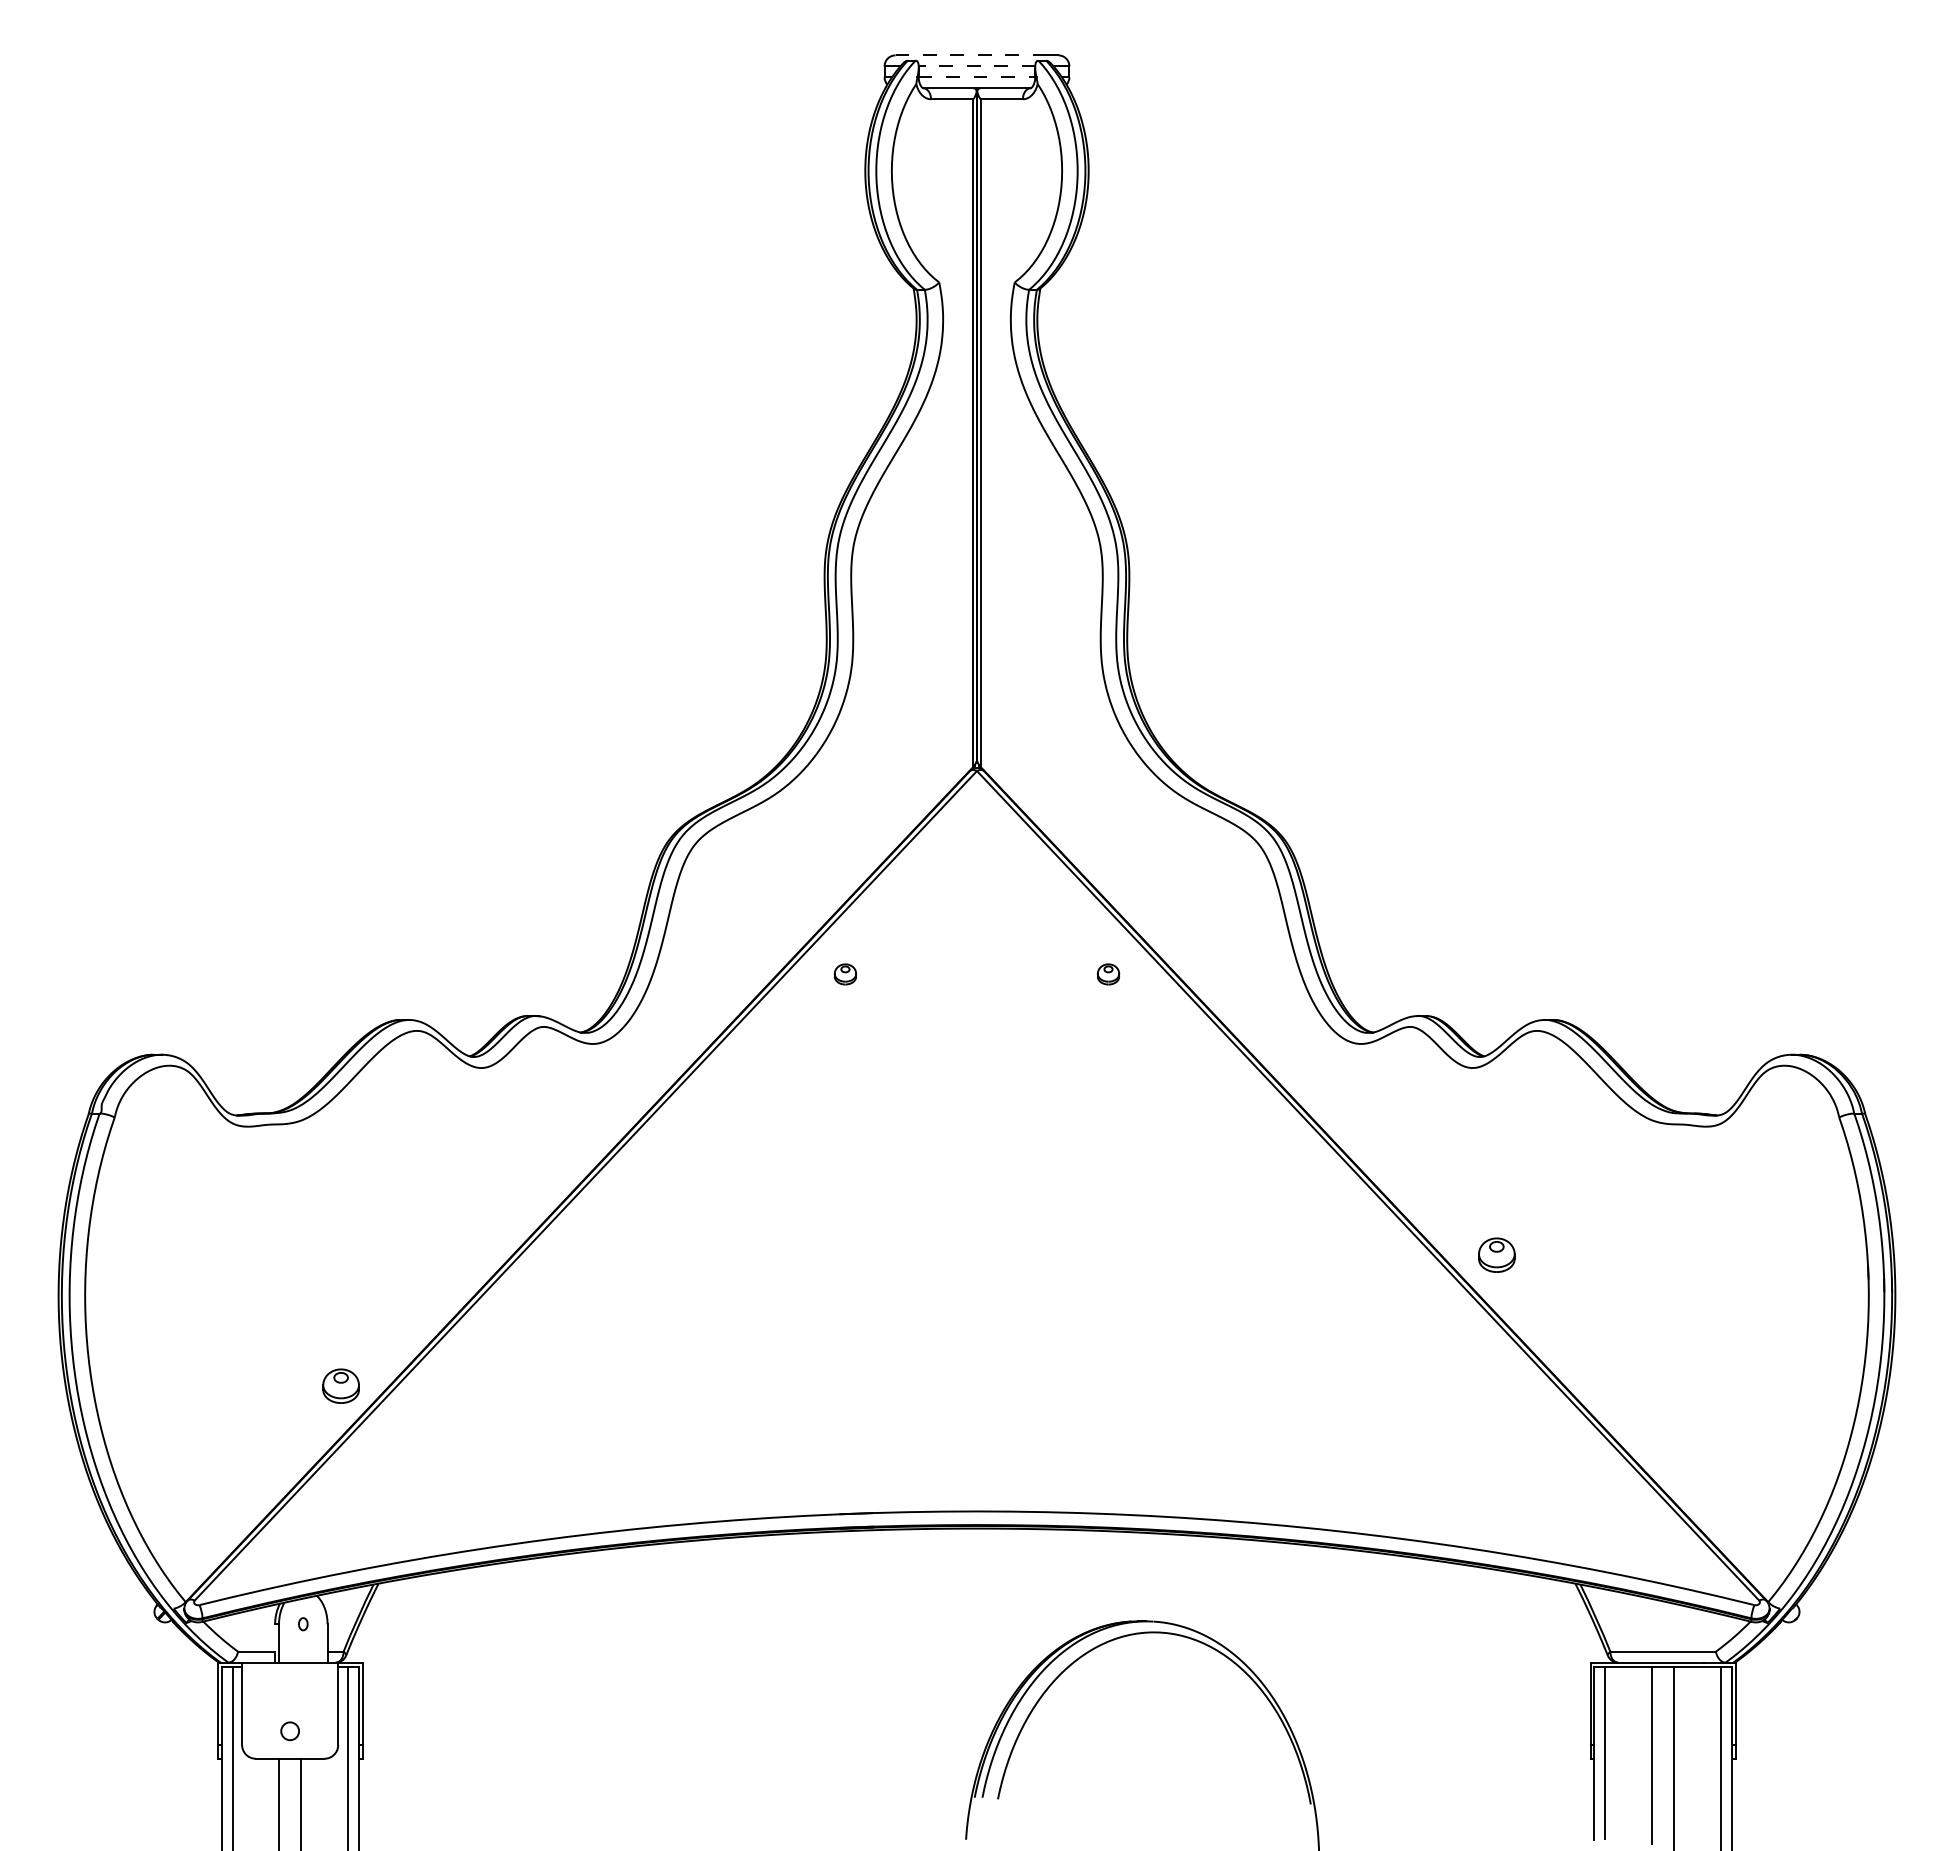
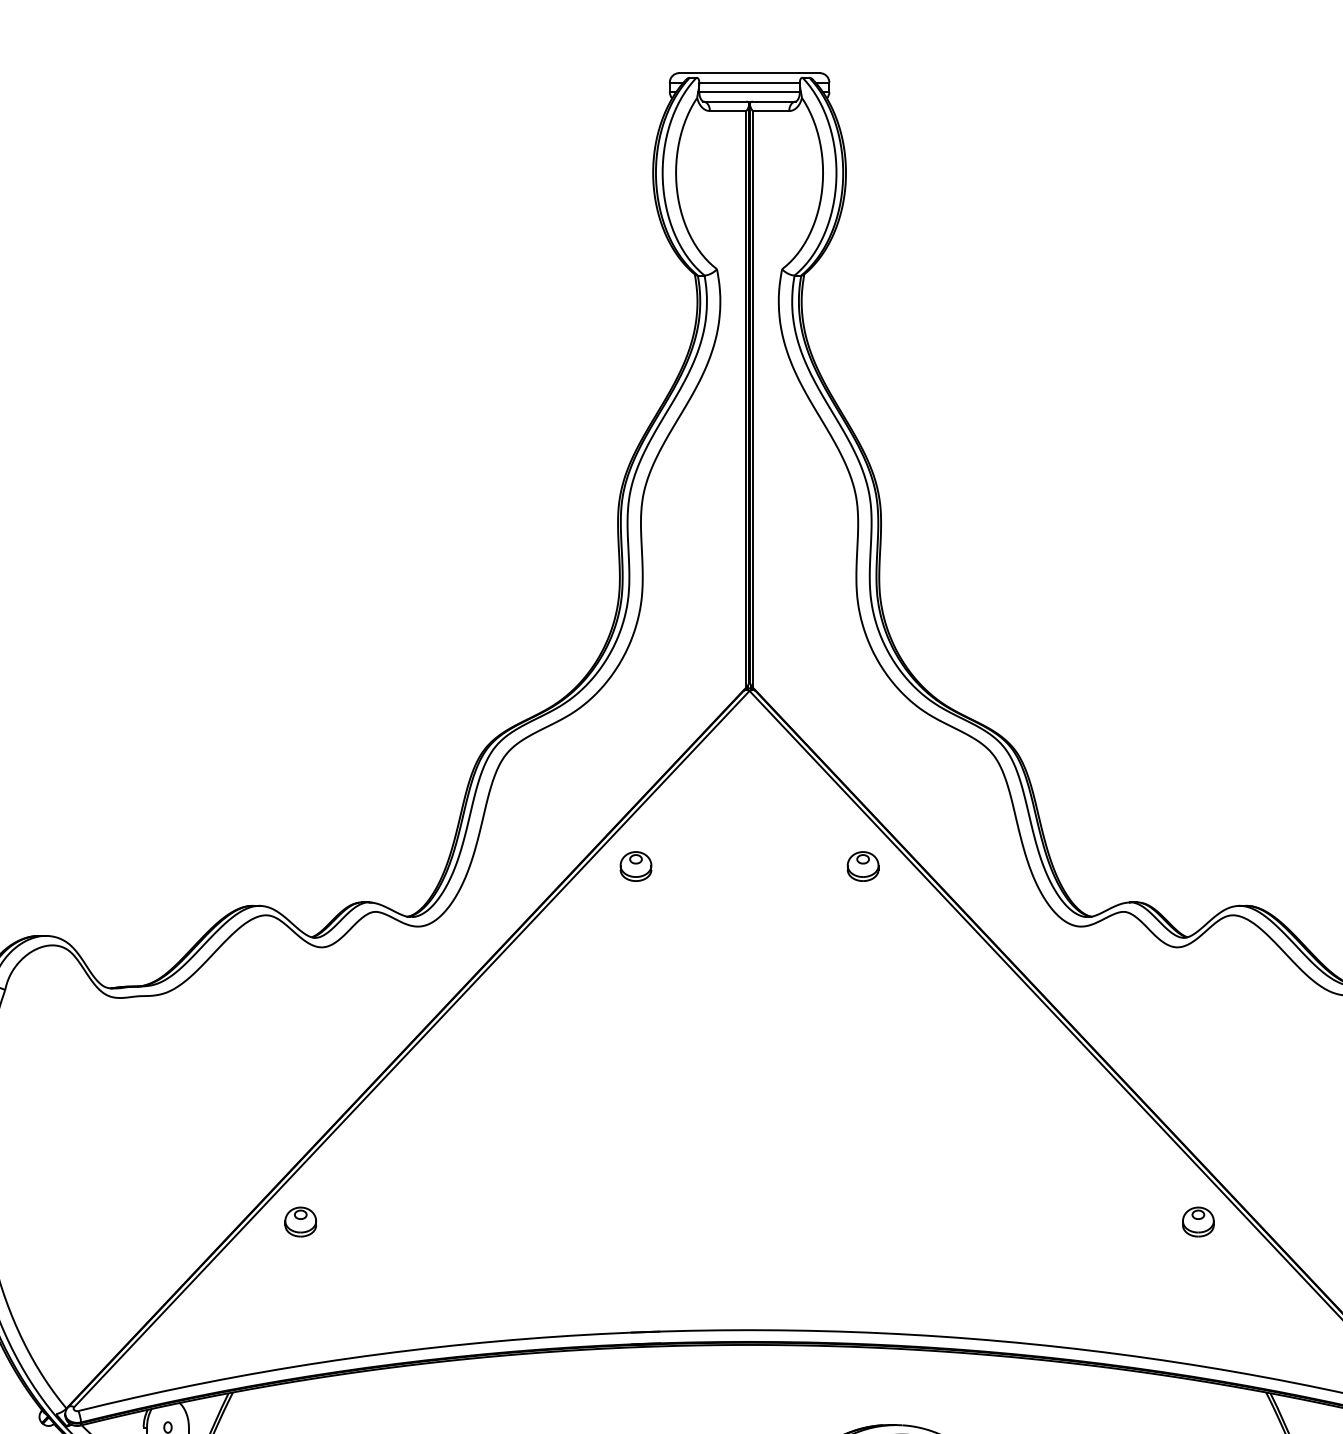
line: (965, 55) -> (739, 73), dashed -> solid
line: (976, 66) -> (749, 82), dashed -> solid
line: (977, 77) -> (750, 92), dashed -> solid
part: (845, 974) -> (636, 866), size x1.67
part: (1108, 974) -> (863, 866), size x1.67
part: (1496, 1254) -> (1198, 1221), moved
part: (340, 1385) -> (300, 1221), moved

